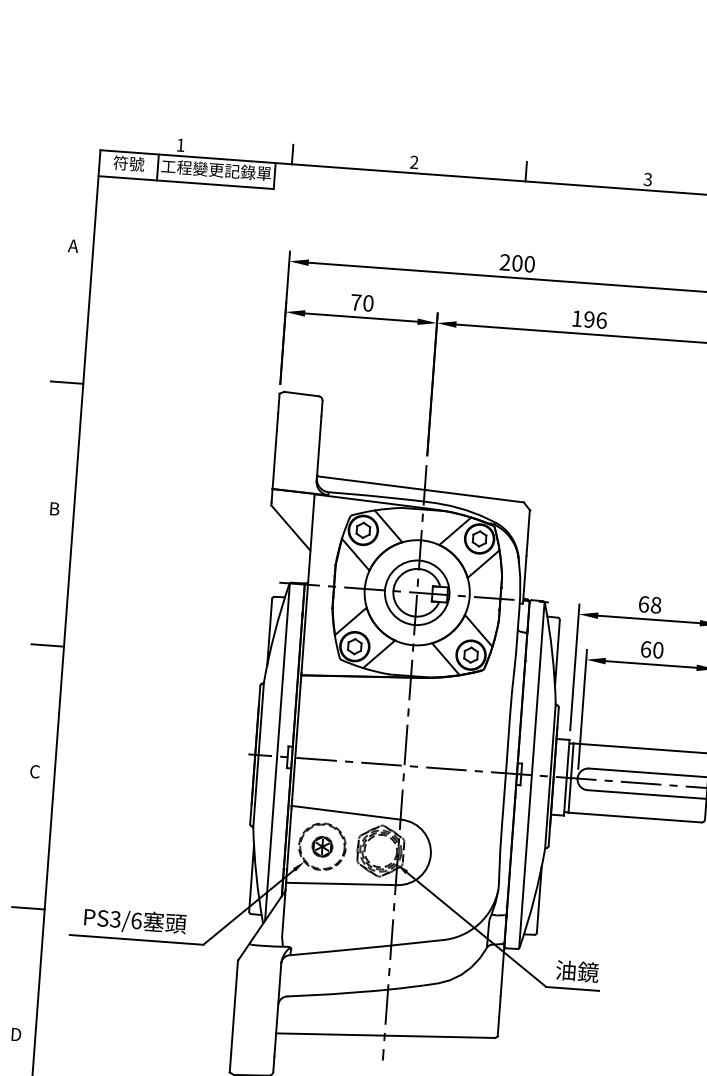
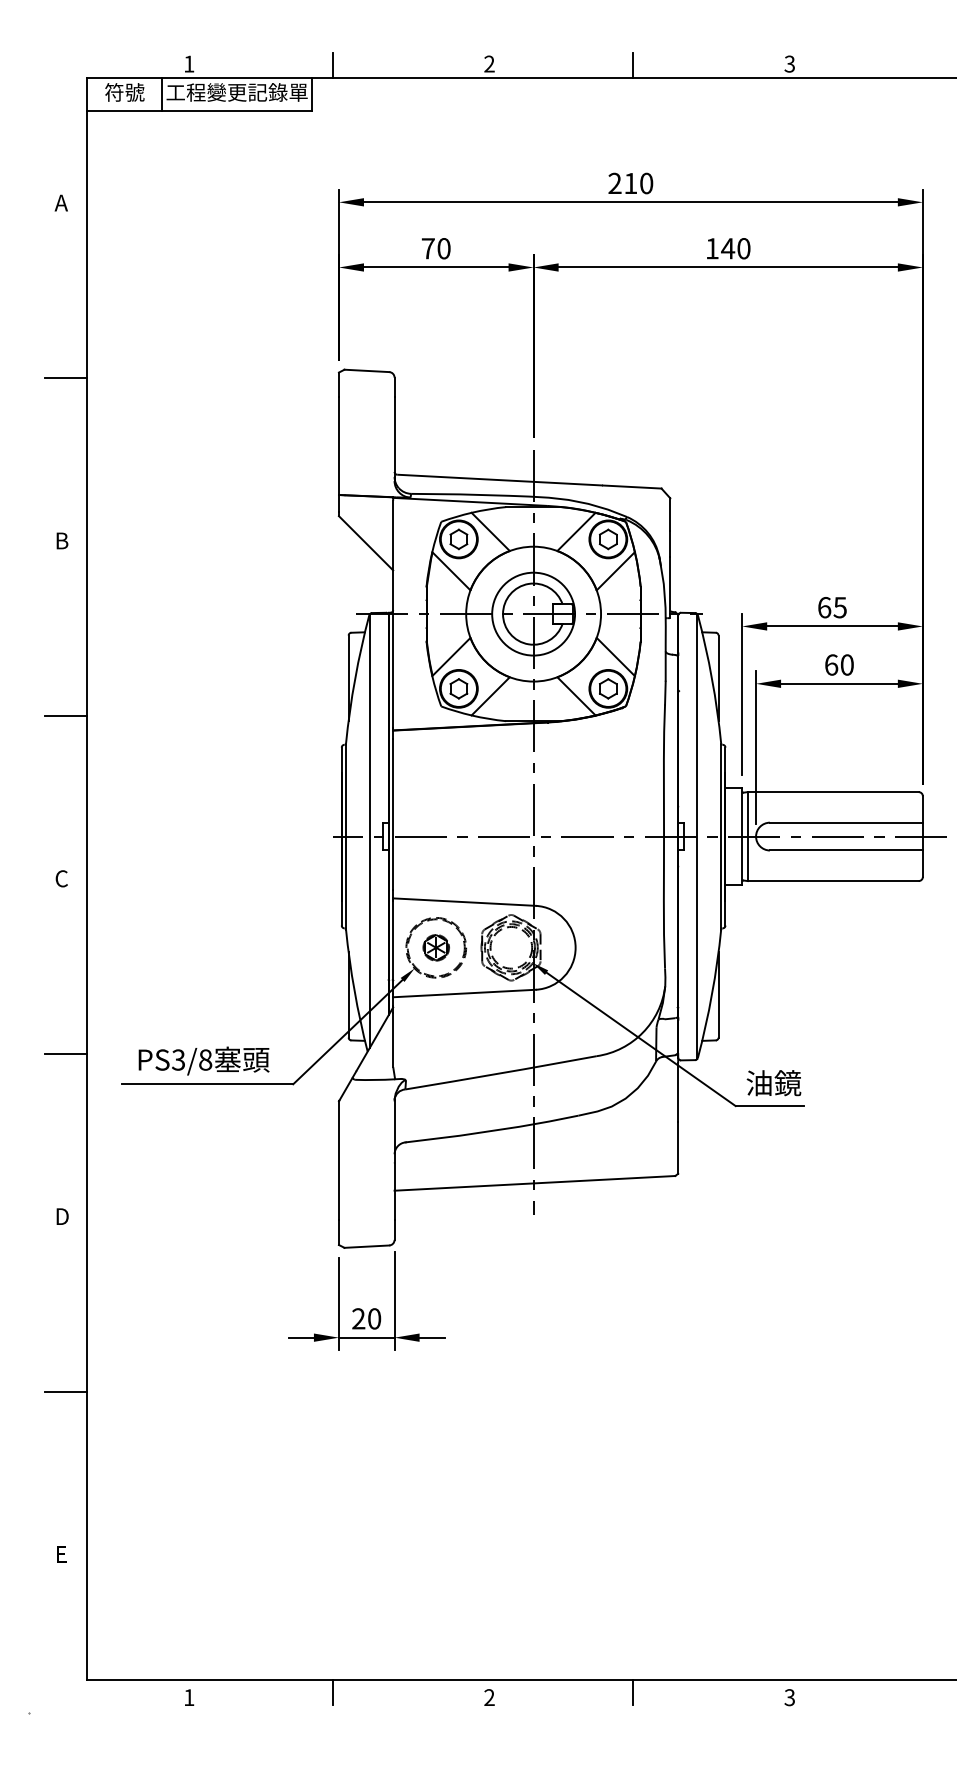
text: (517, 263) -> (630, 183), 200 -> 210
text: (595, 319) -> (735, 248), 196 -> 140
text: (655, 605) -> (839, 607), 68 -> 65
text: (136, 920) -> (205, 1059), PS3/6 -> PS3/8

